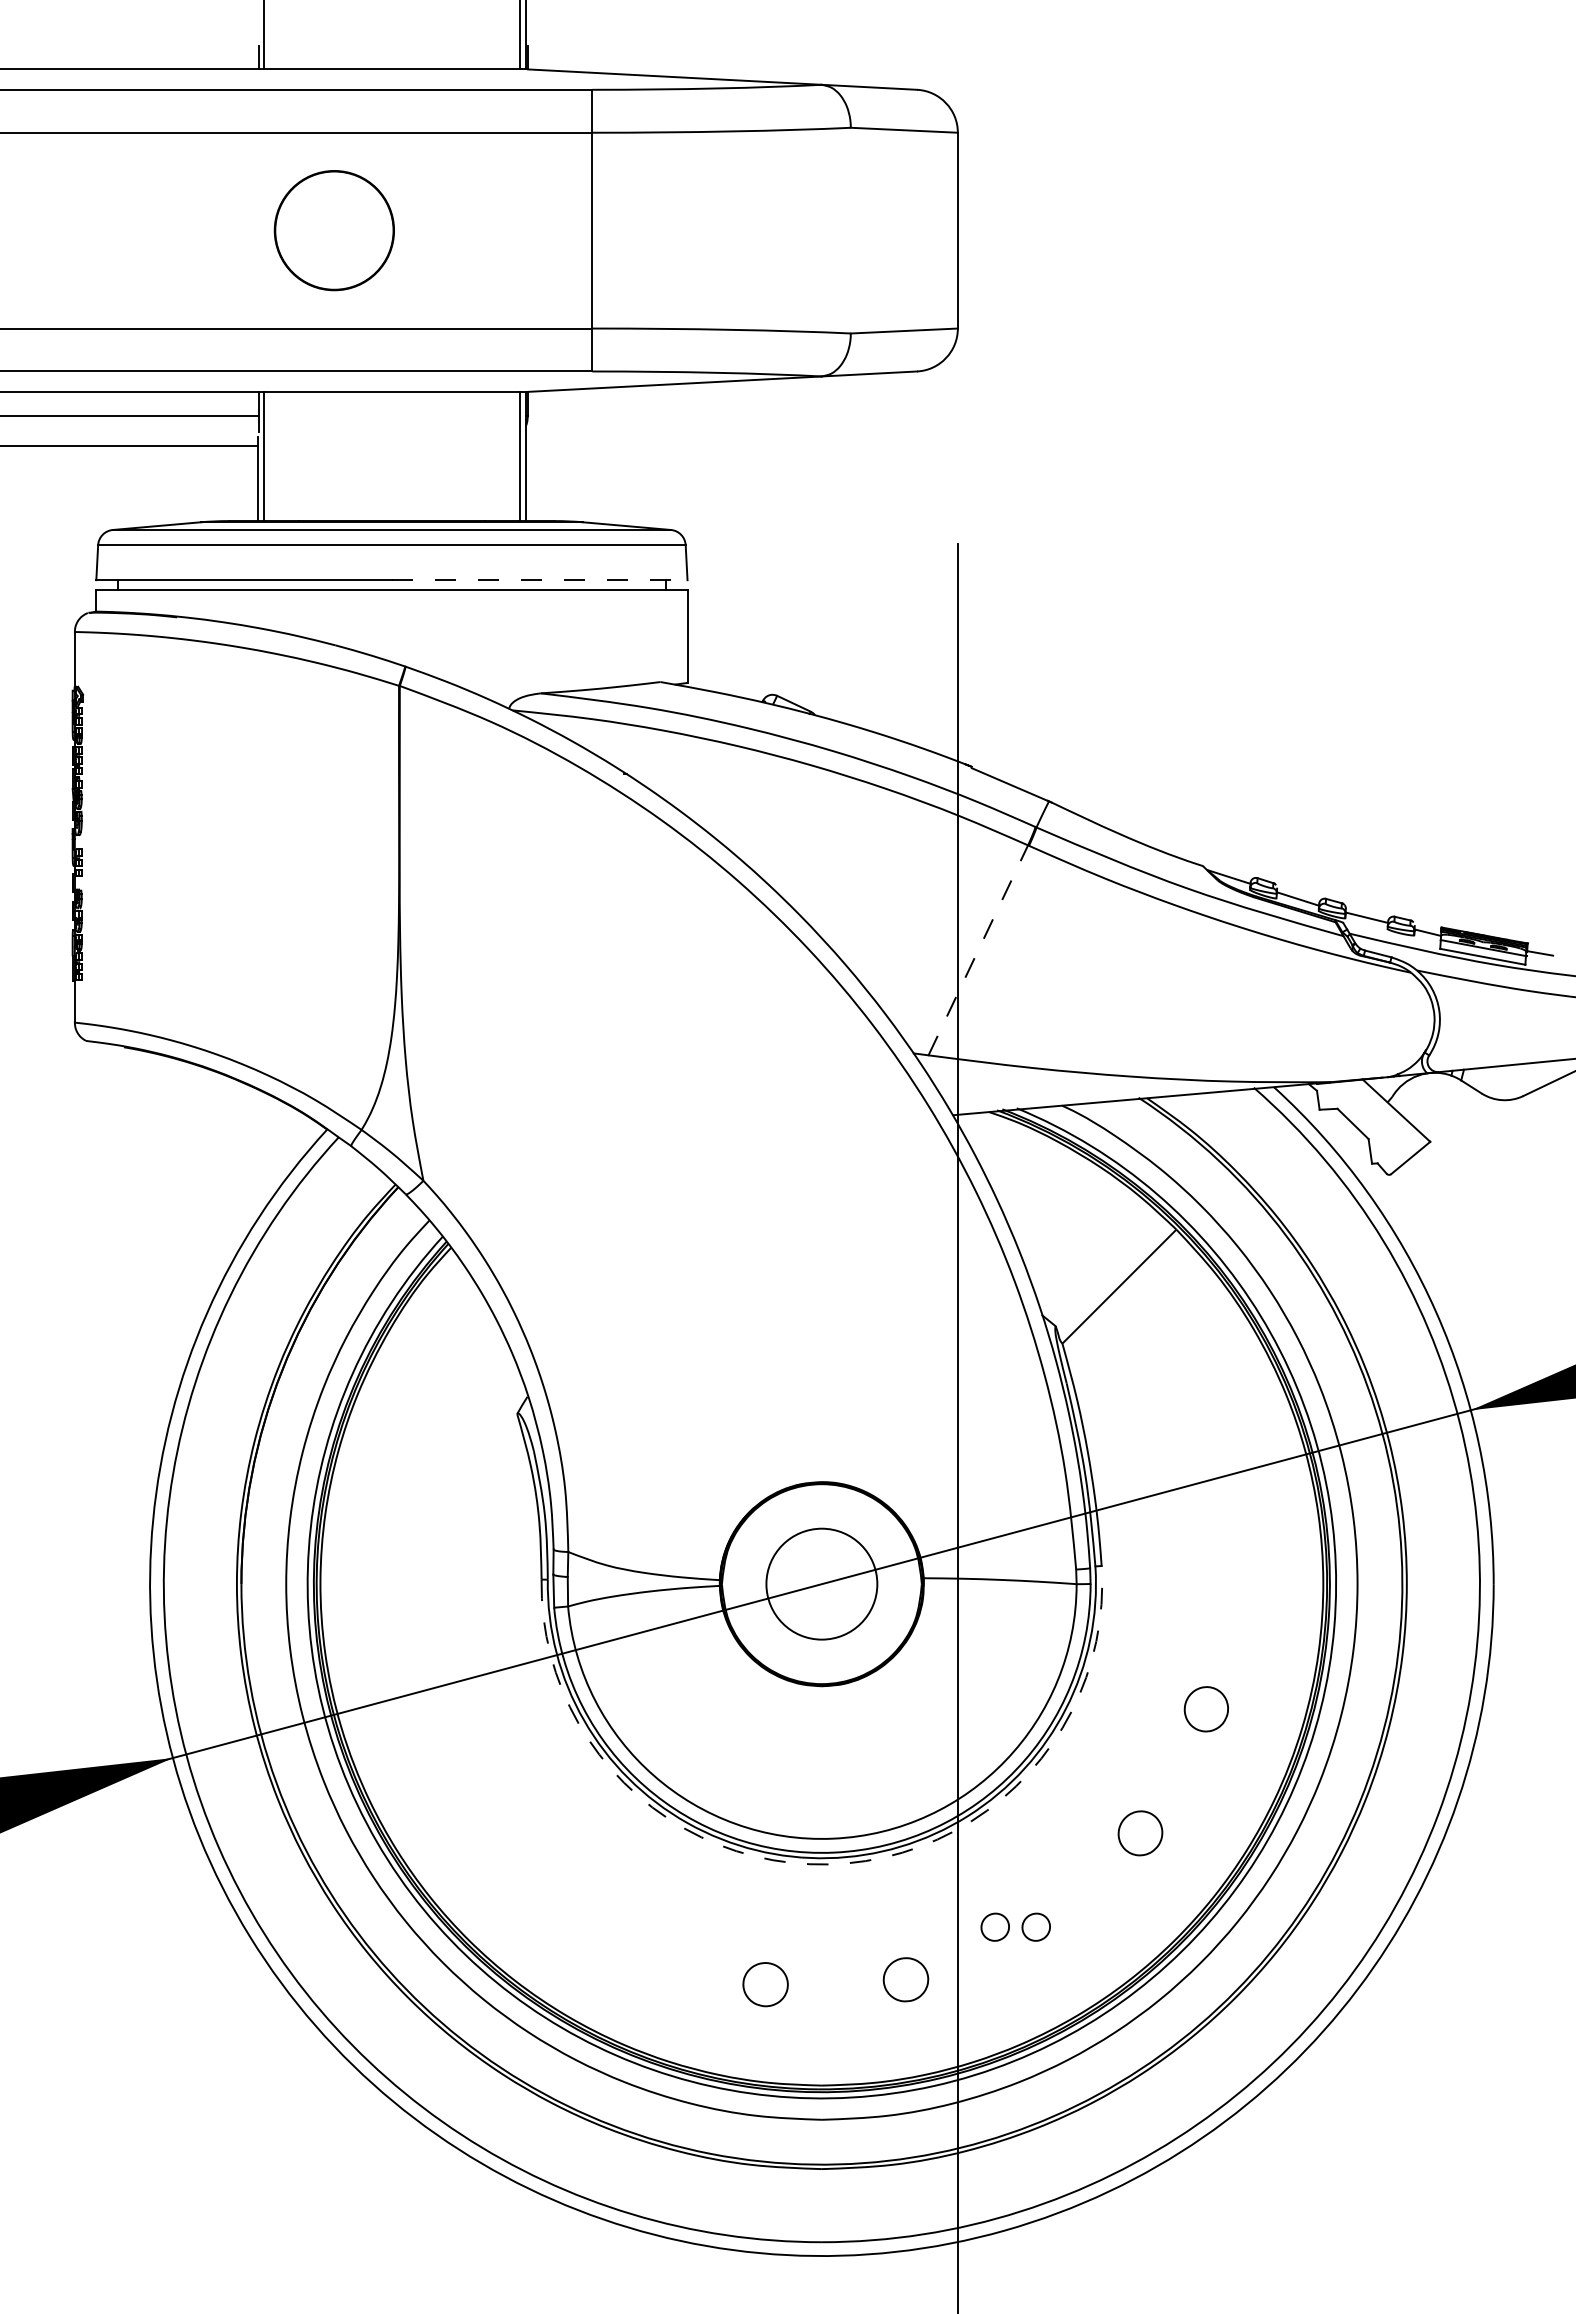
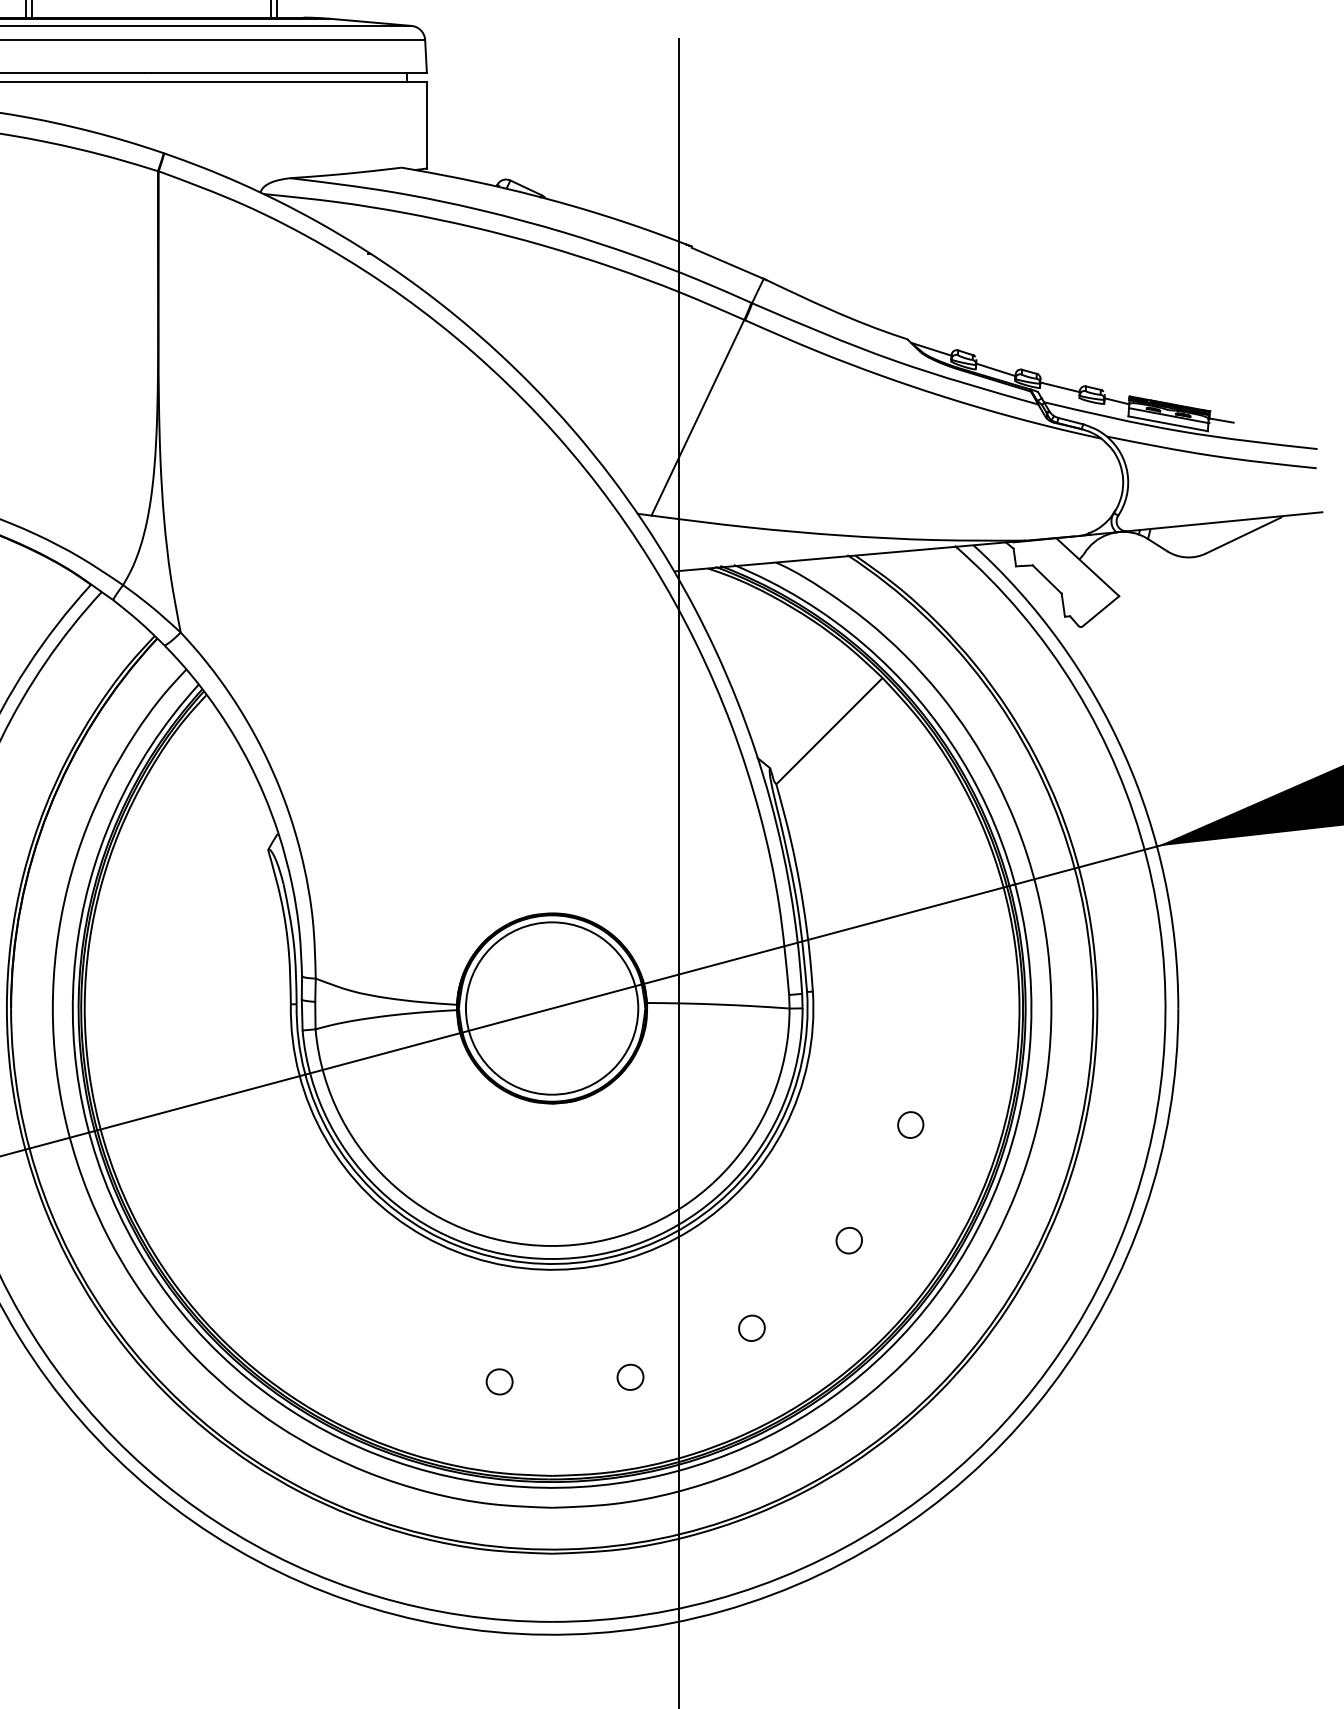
line: (539, 580) -> (288, 73), dashed -> solid
line: (978, 949) -> (698, 416), dashed -> solid
circle: (821, 1583) -> (551, 1007), size x1.67
part: (1206, 1708) -> (910, 1124), size x0.62
part: (1140, 1832) -> (849, 1239), size x0.62
arc: (828, 1864) -> (558, 1269), dashed -> solid
part: (994, 1926) -> (713, 1327), removed
part: (905, 1979) -> (630, 1377), size x0.62
part: (765, 1984) -> (499, 1381), size x0.62

